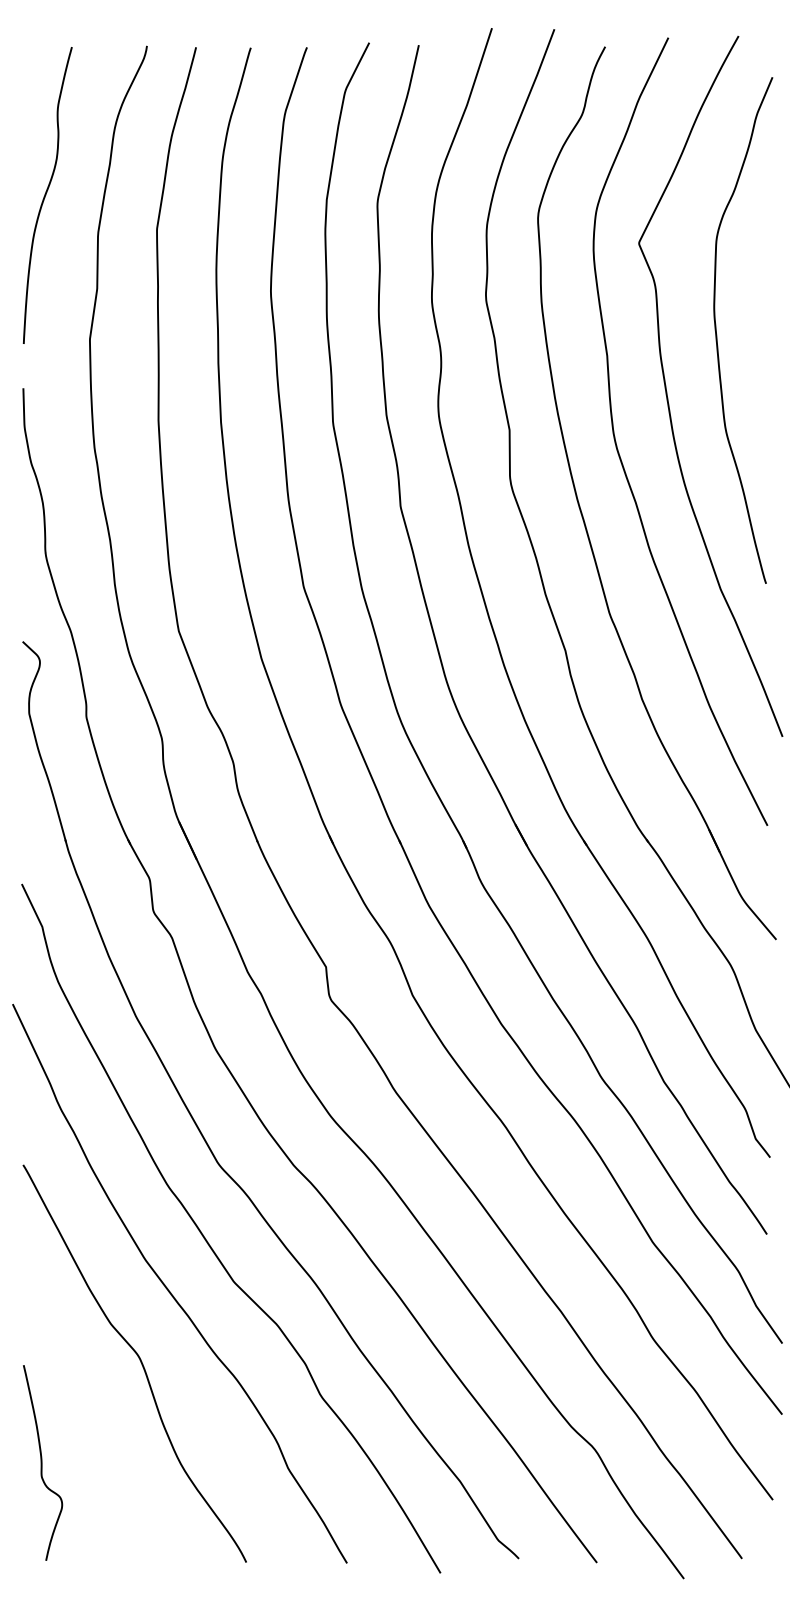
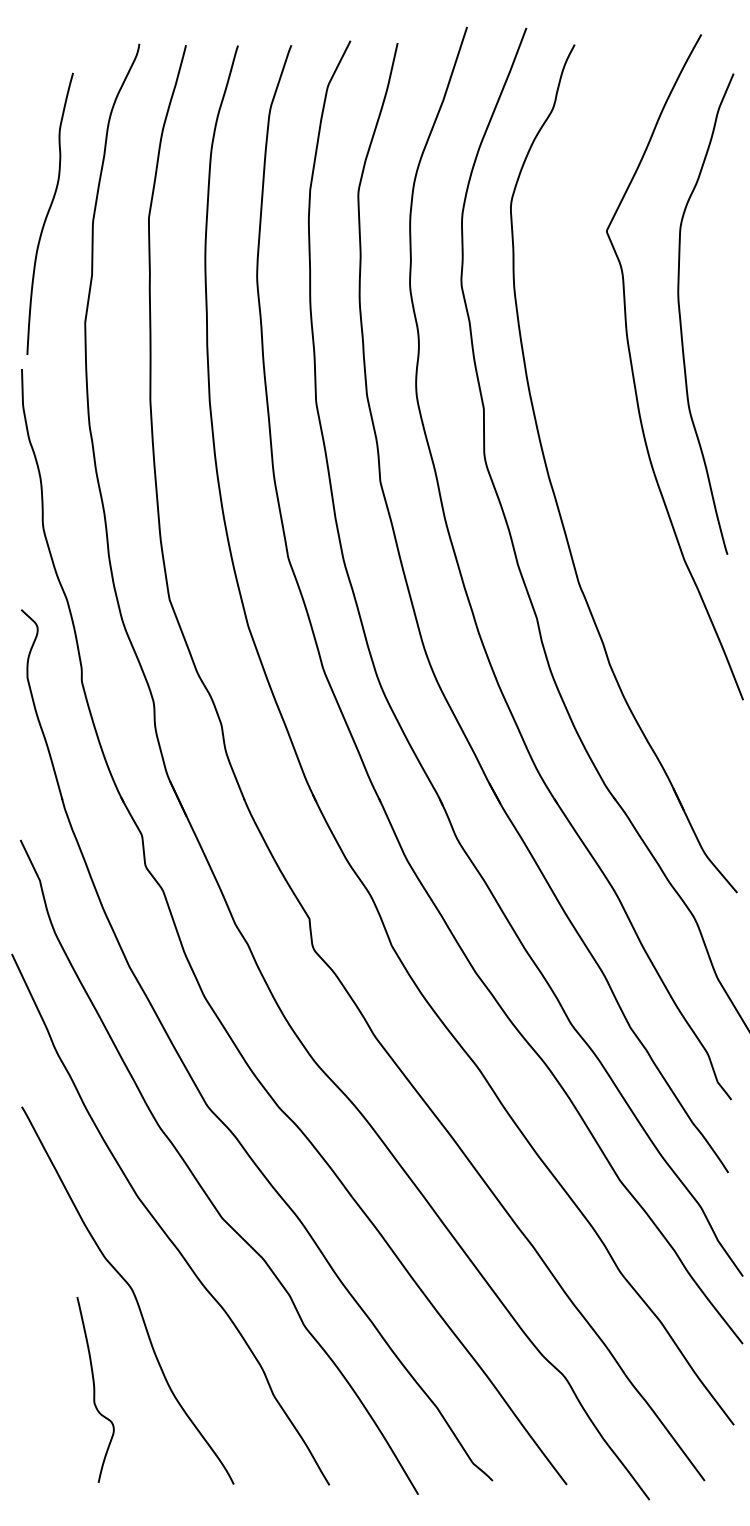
curve: (47, 194) -> (49, 212), moved
curve: (617, 445) -> (586, 423), removed
curve: (42, 1462) -> (95, 1389), moved

